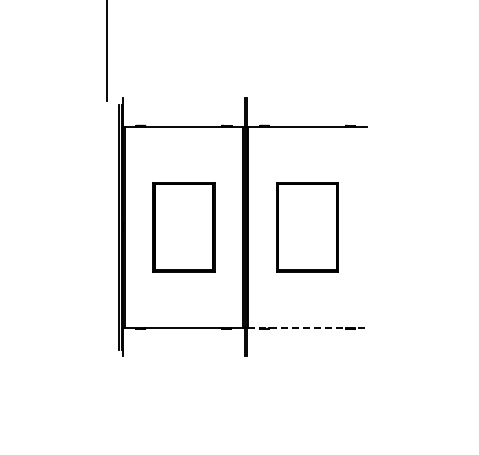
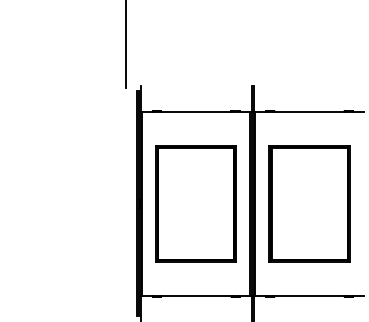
part: (183, 227) -> (196, 204), size x1.43
part: (307, 227) -> (309, 204), size x1.43
line: (307, 327) -> (309, 295), dashed -> solid

